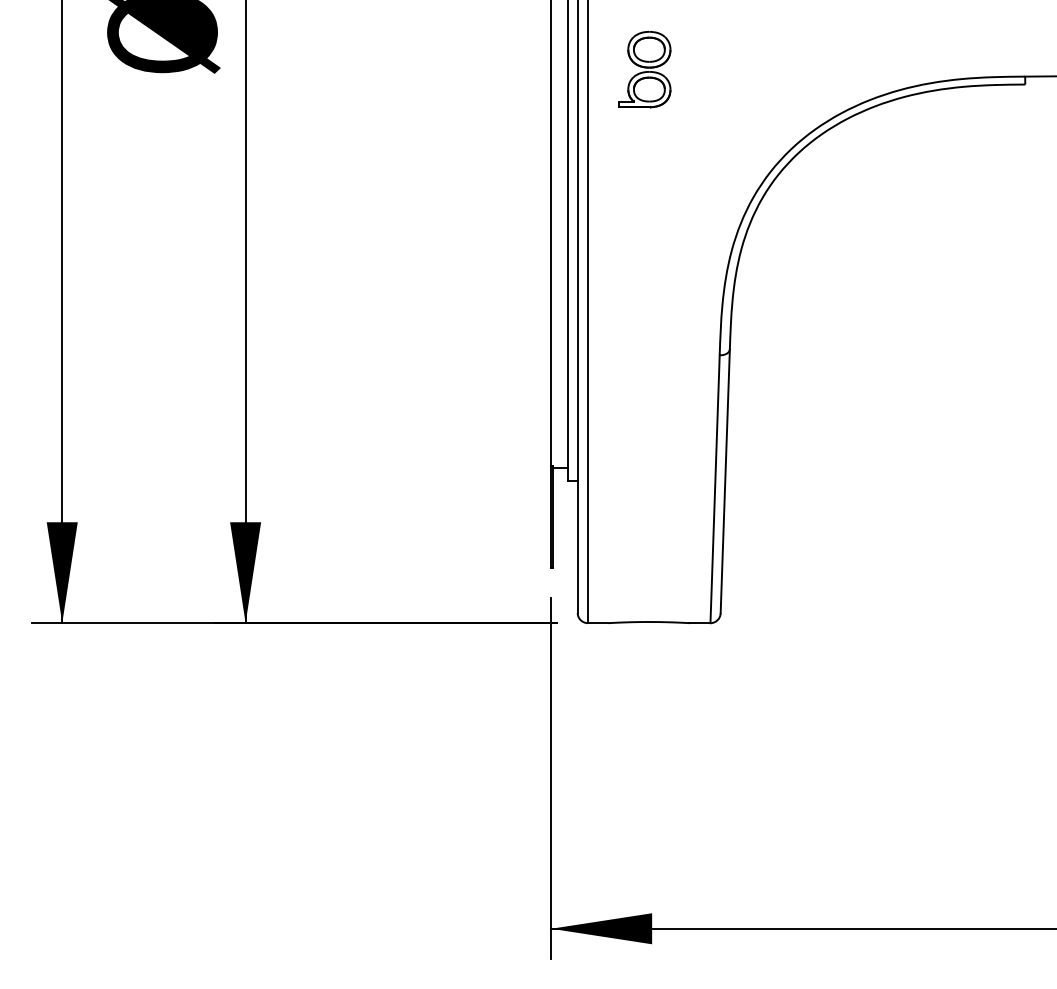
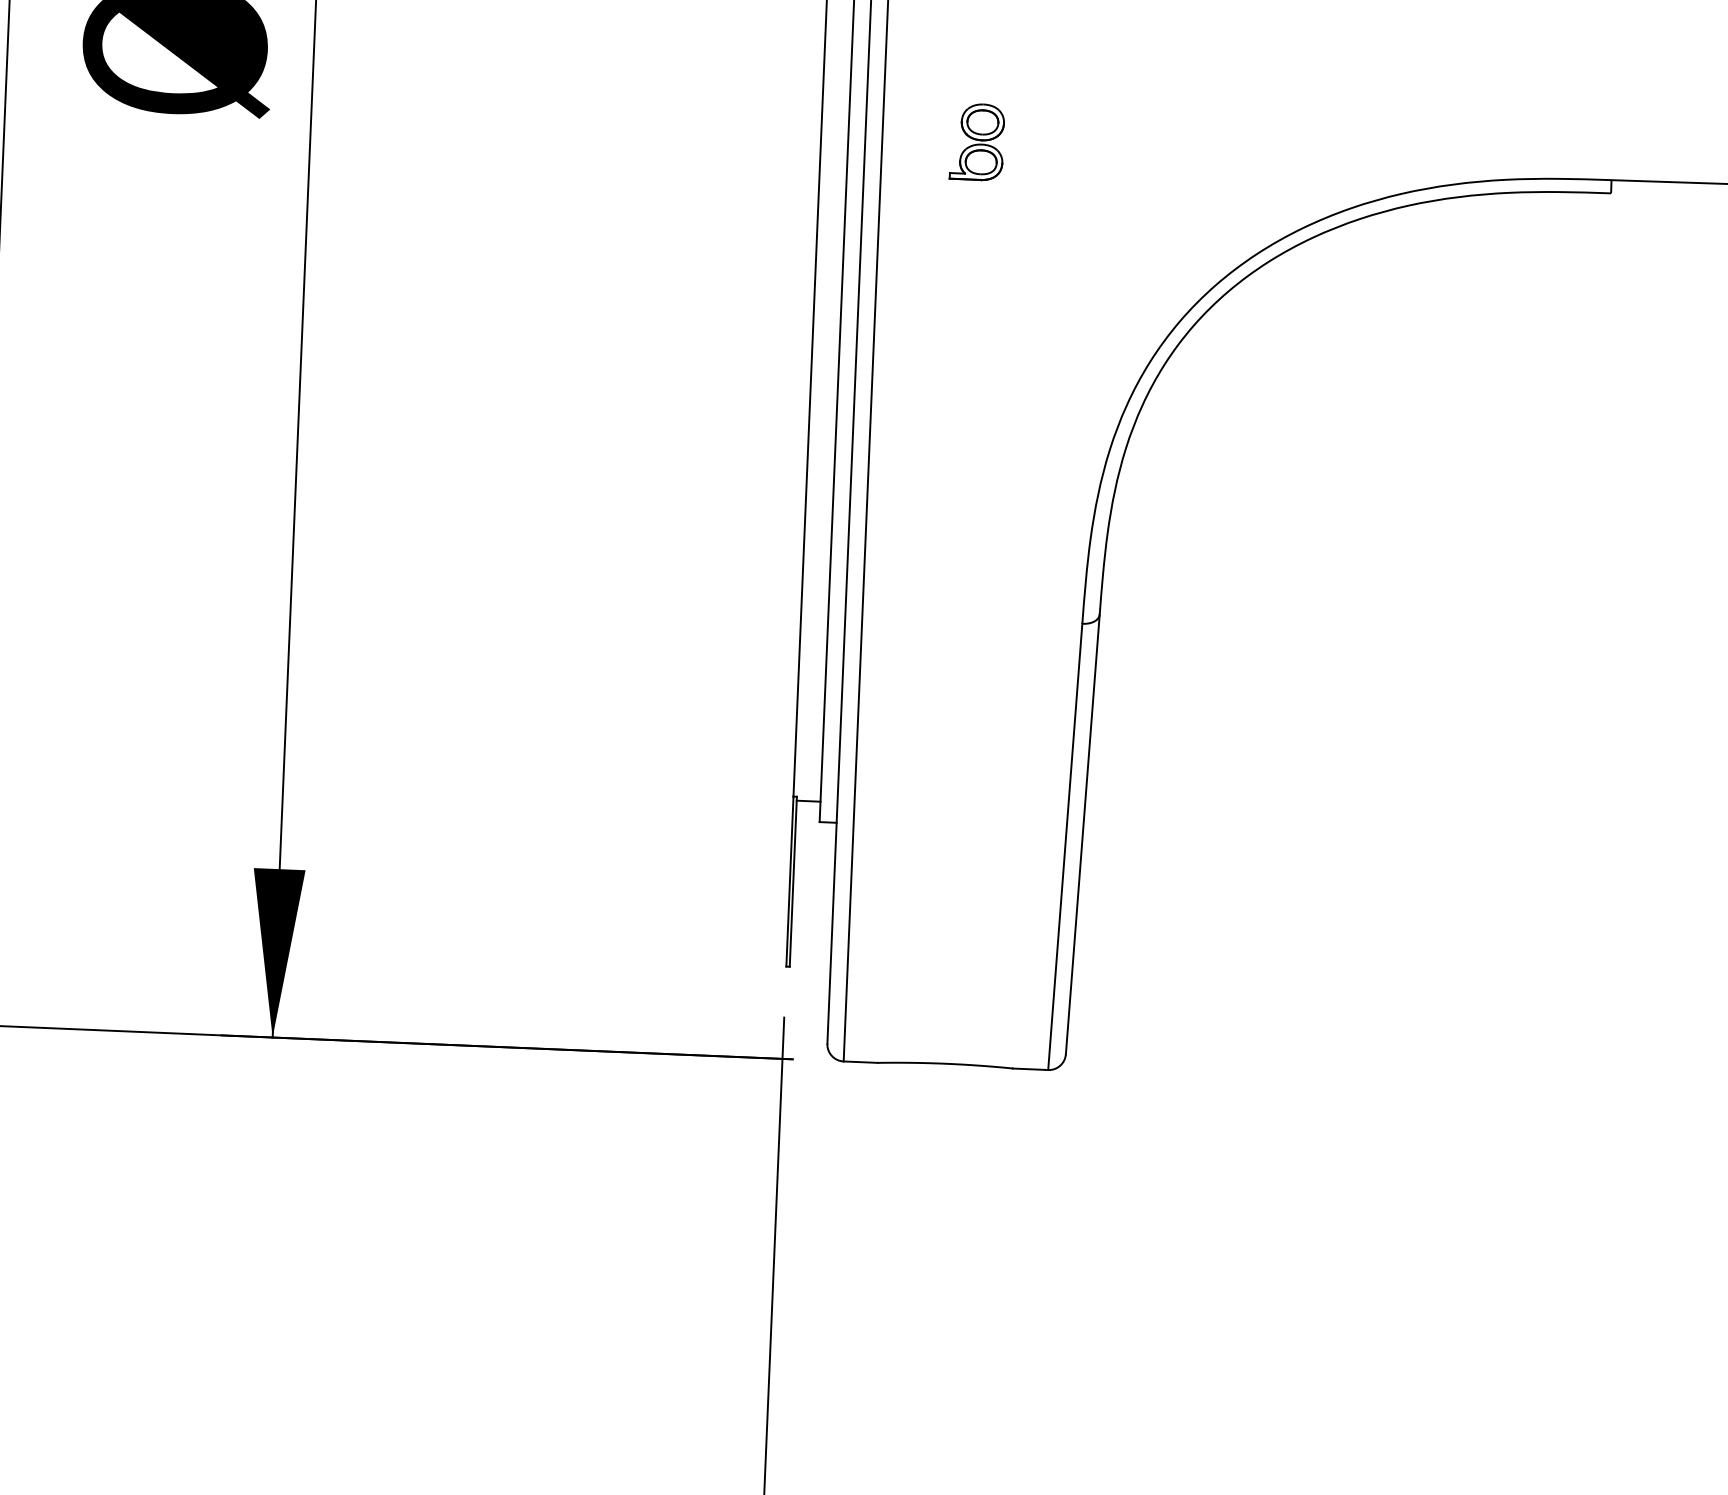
part: (644, 69) -> (976, 141), size x0.6

